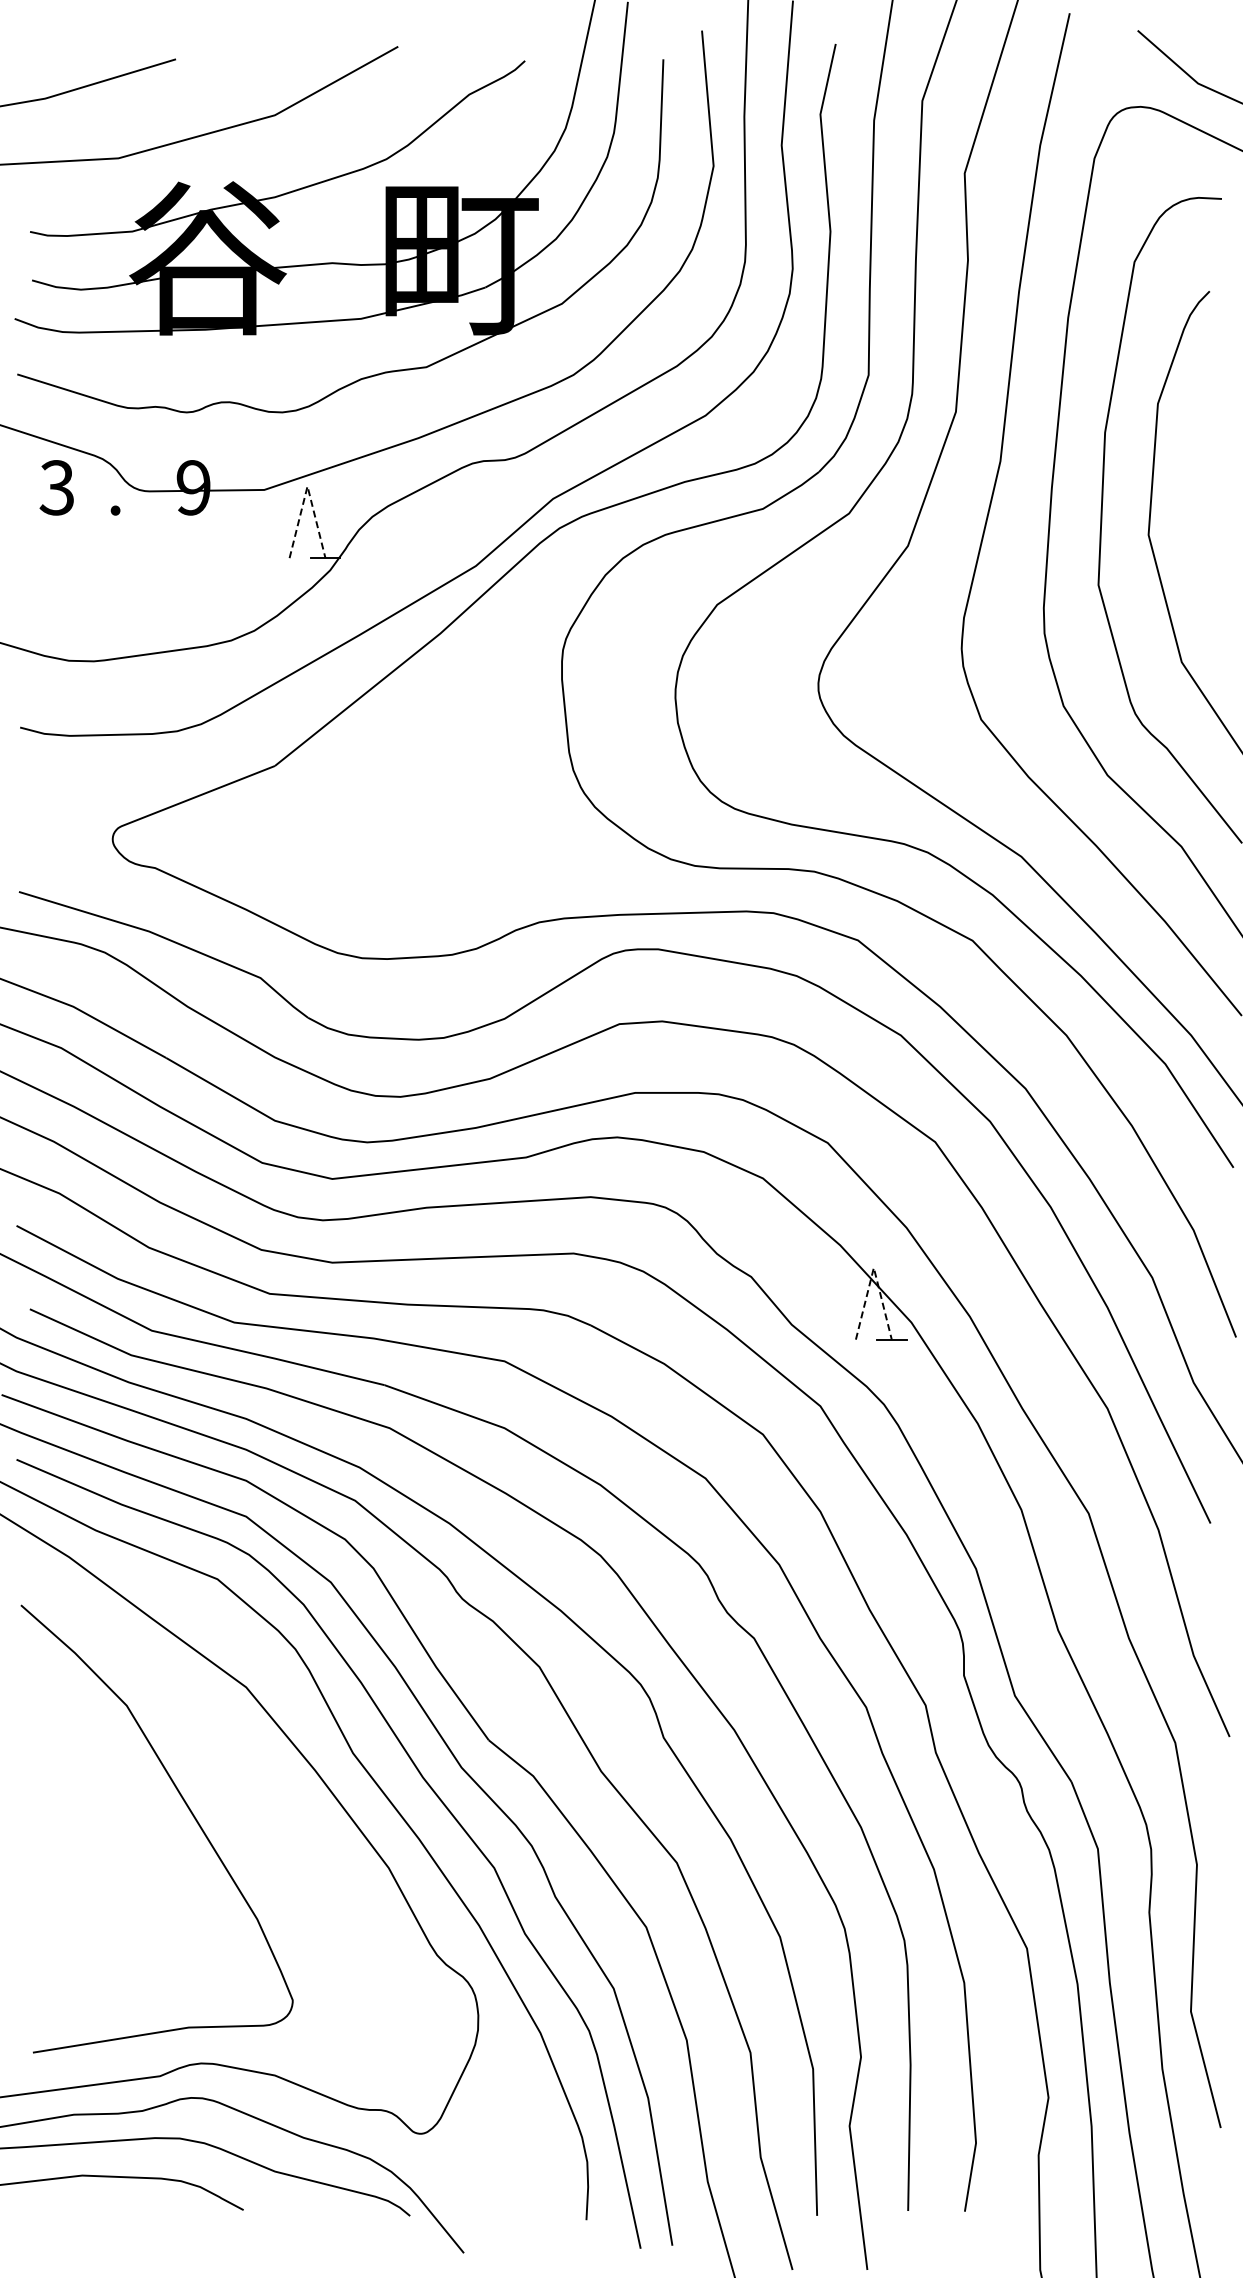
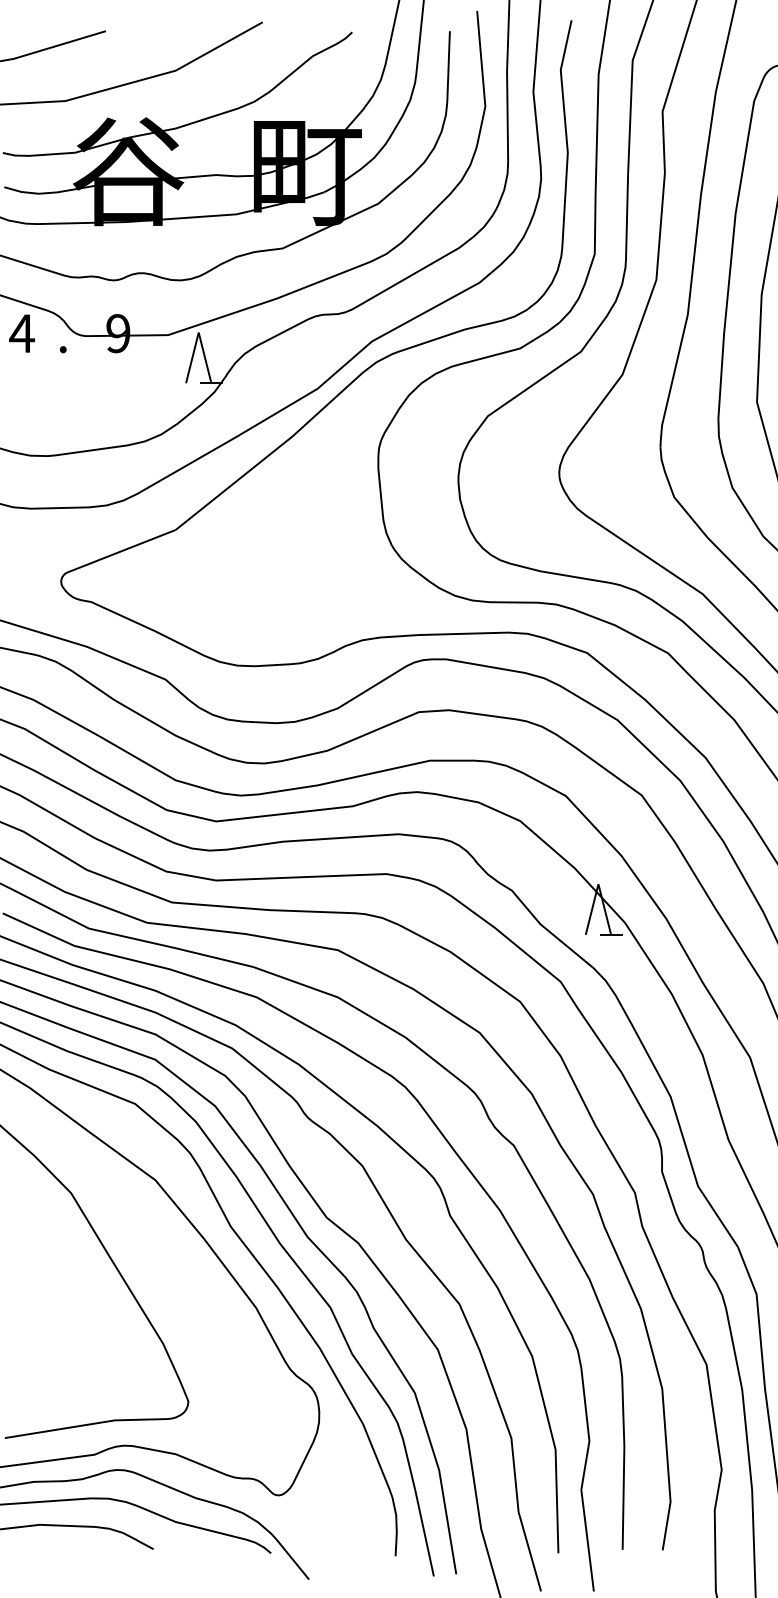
line: (307, 486) -> (198, 332), dashed -> solid
text: (56, 487) -> (21, 333), 3 -> 4
line: (873, 1267) -> (598, 883), dashed -> solid

